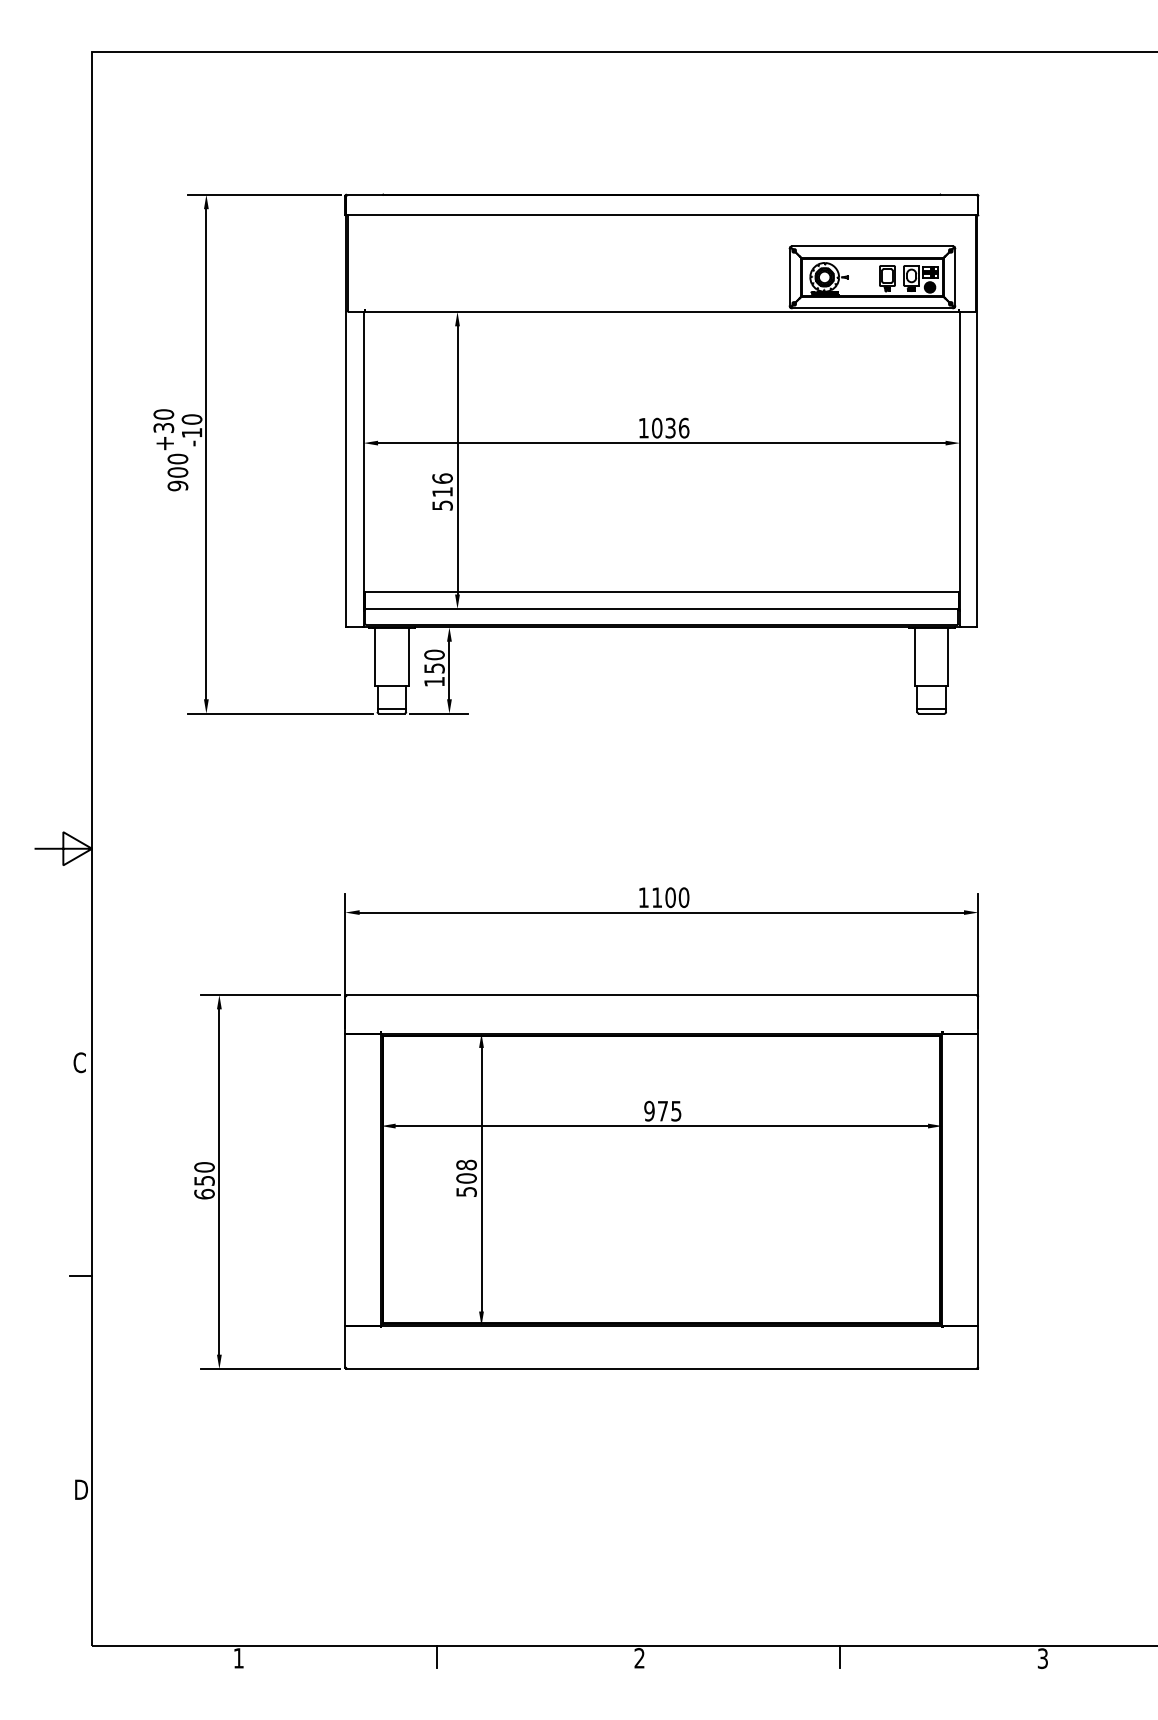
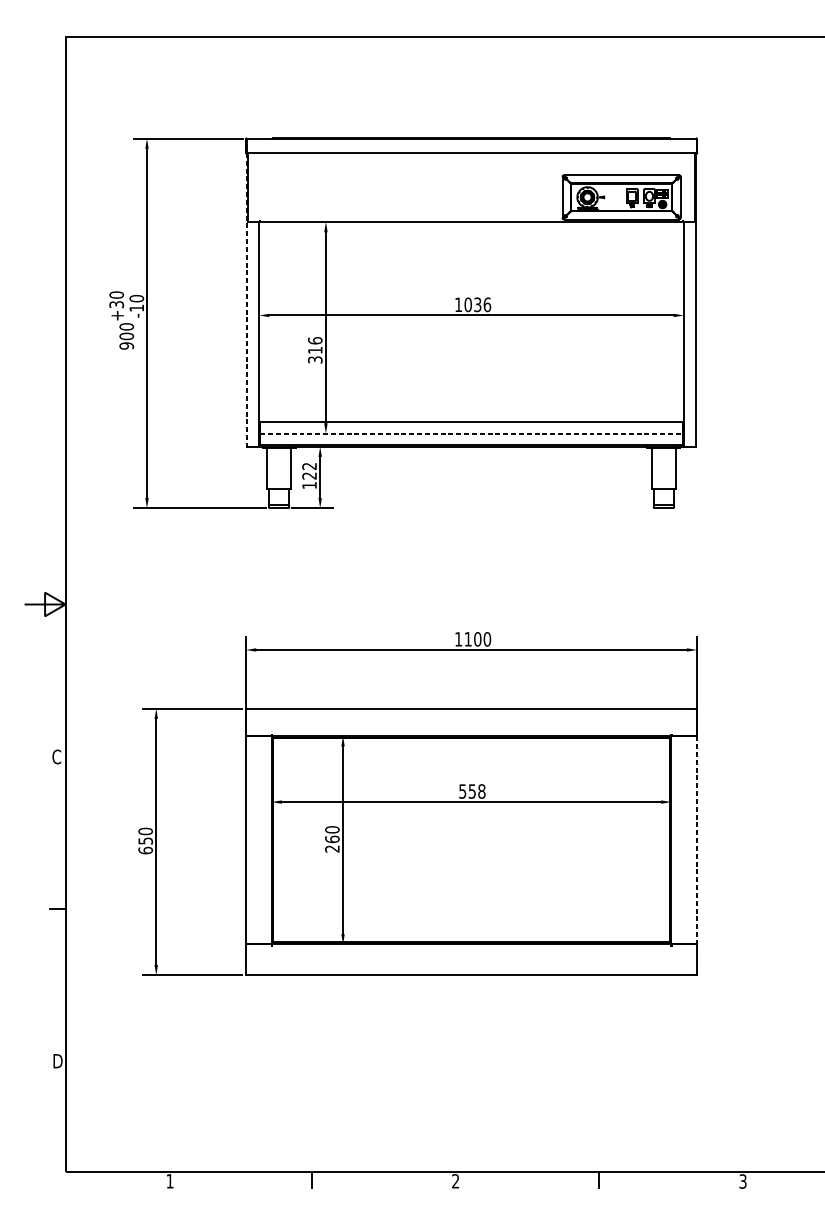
line: (346, 421) -> (246, 300), solid -> dashed
text: (442, 505) -> (315, 359), 516 -> 316
line: (662, 608) -> (471, 433), solid -> dashed
text: (434, 661) -> (309, 471), 150 -> 122
text: (662, 1110) -> (471, 790), 975 -> 558
text: (466, 1177) -> (332, 838), 508 -> 260
line: (978, 1180) -> (697, 840), solid -> dashed

